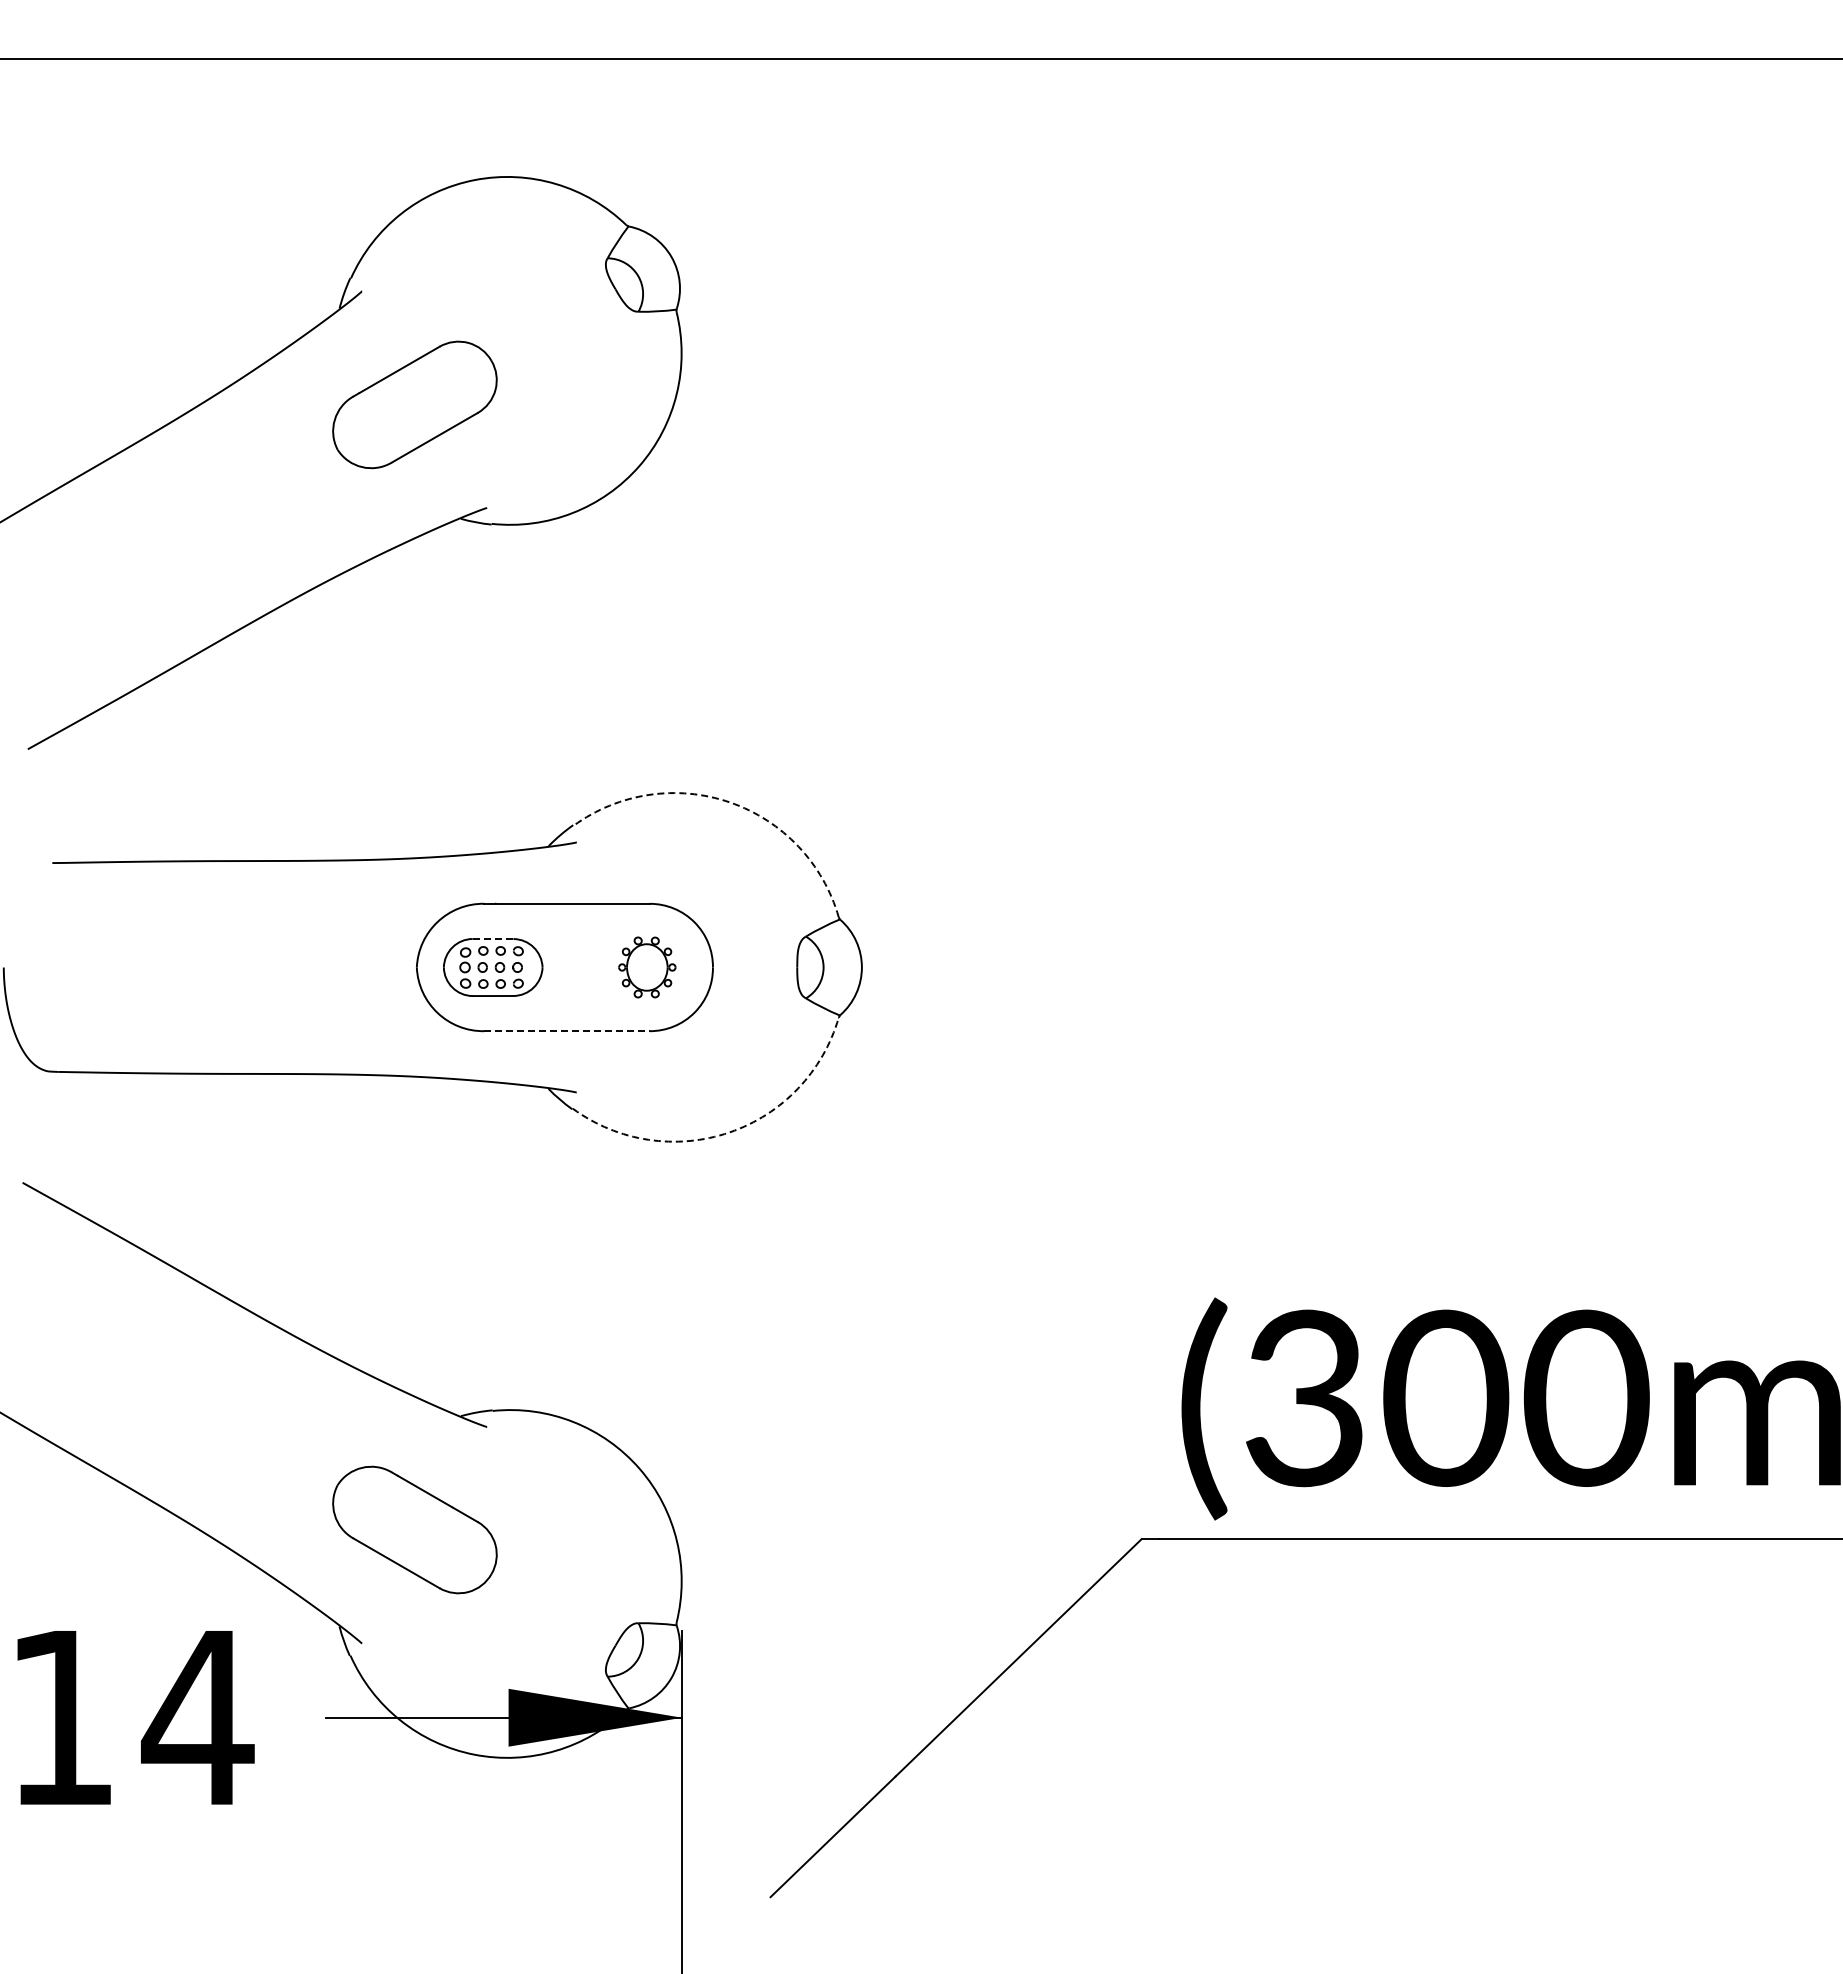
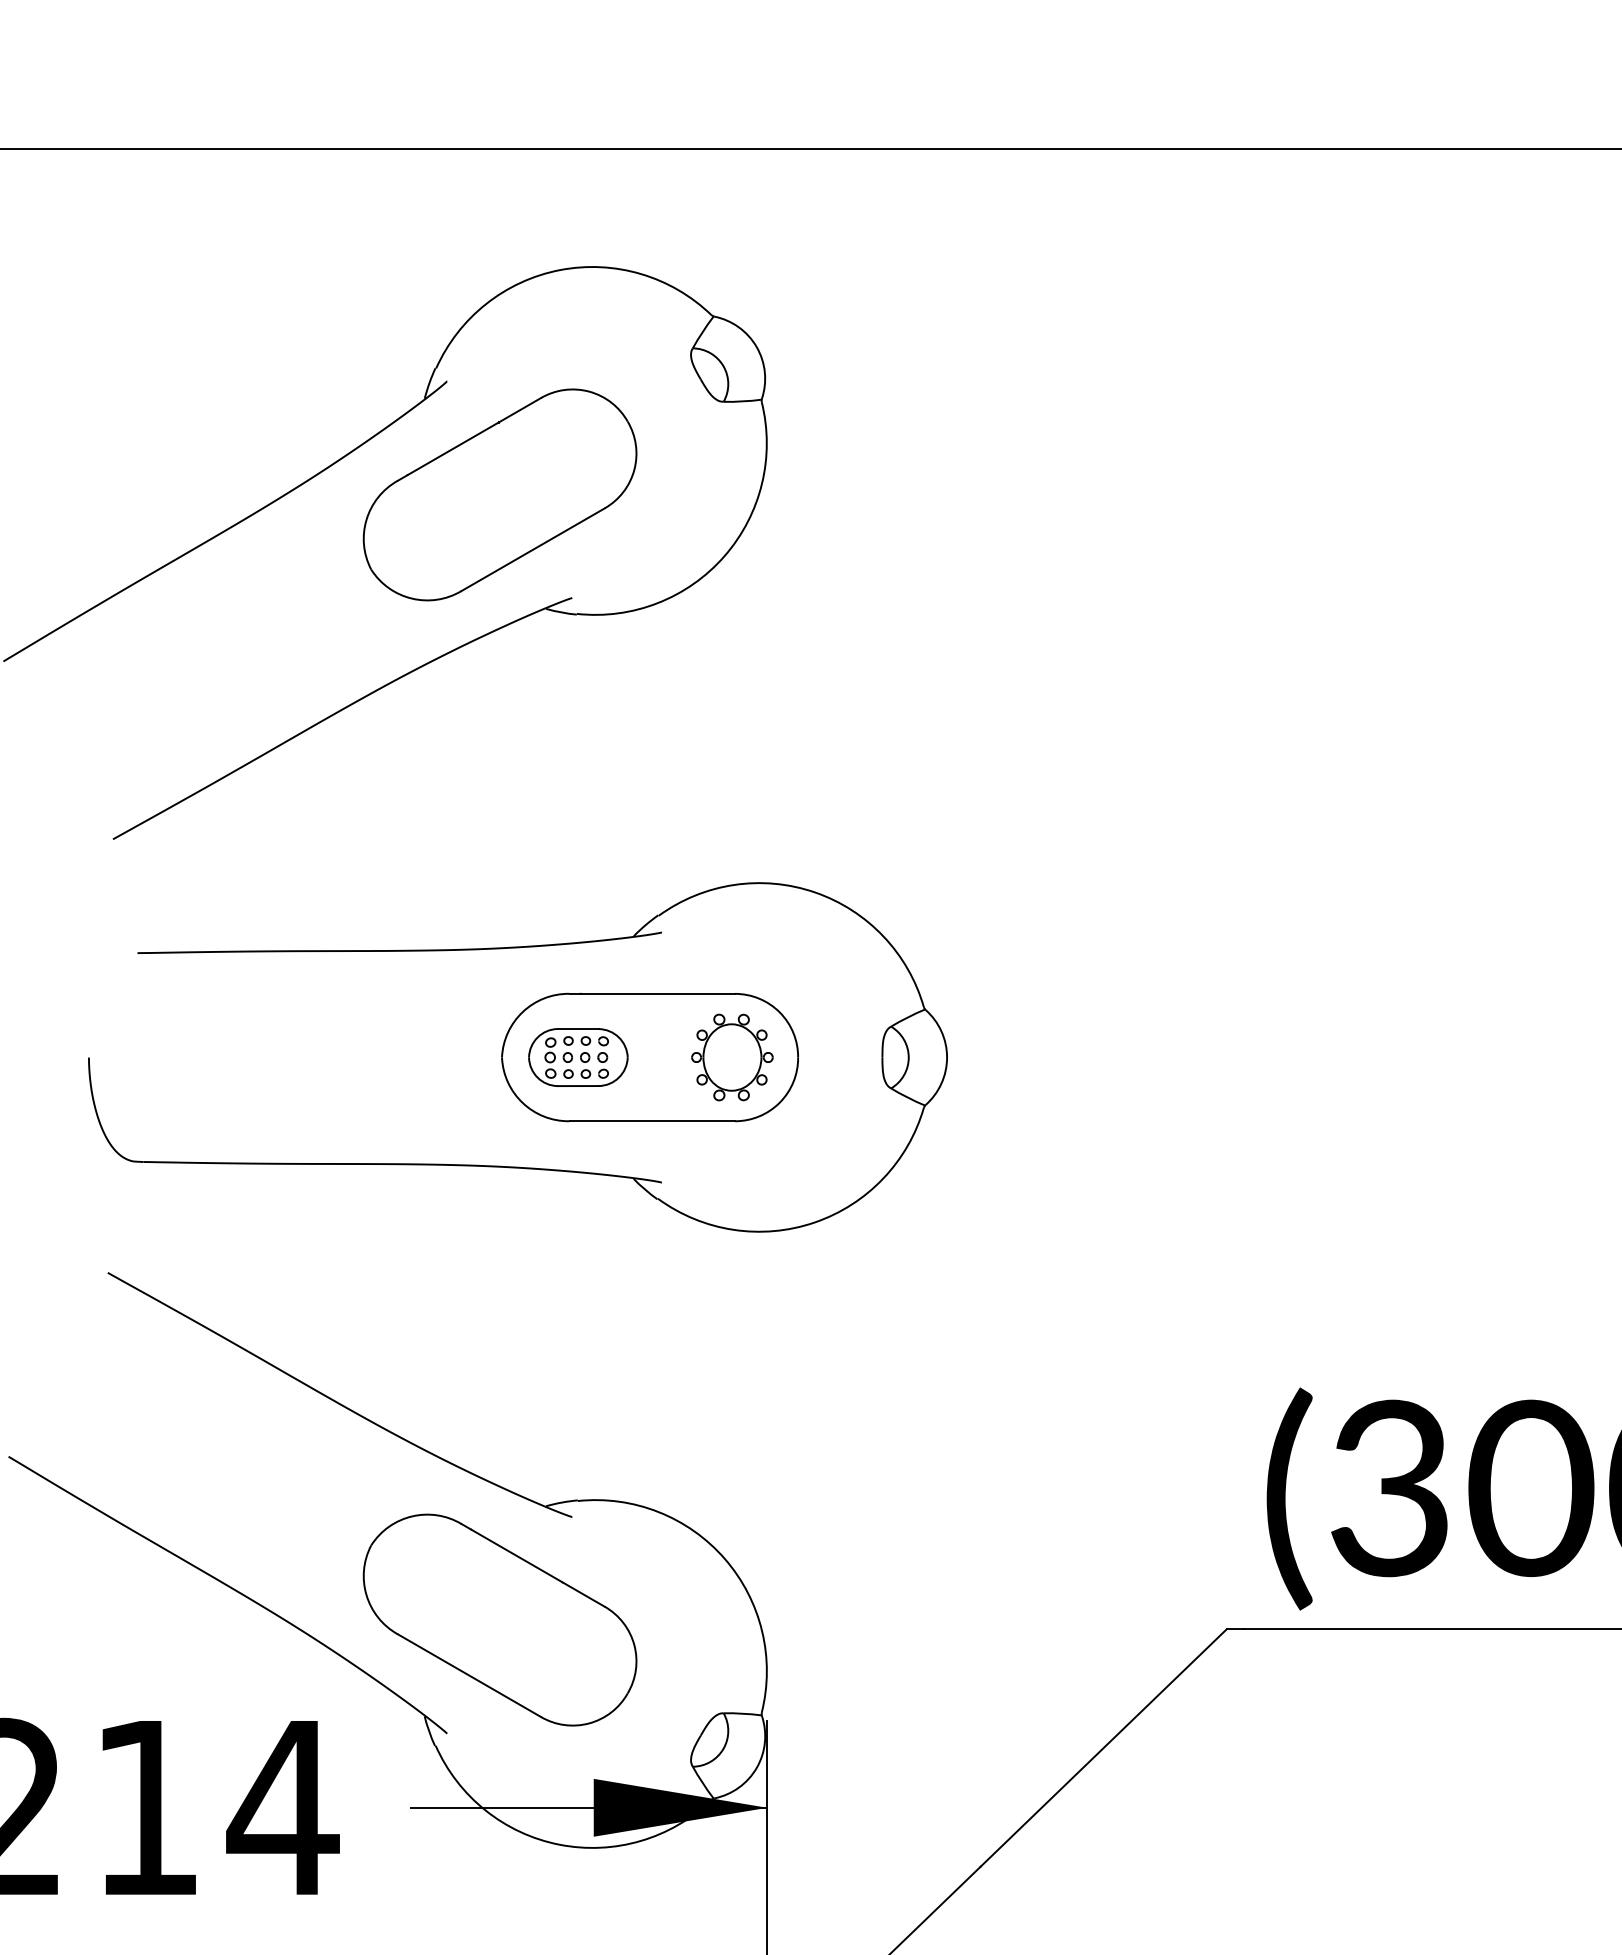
part: (414, 404) -> (499, 494), size x1.67
arc: (730, 802) -> (815, 892), dashed -> solid
line: (492, 938) -> (577, 1028), dashed -> solid
part: (647, 967) -> (732, 1057), size x1.43
line: (567, 1031) -> (652, 1121), dashed -> solid
arc: (729, 1132) -> (814, 1222), dashed -> solid
part: (414, 1529) -> (499, 1619), size x1.67

